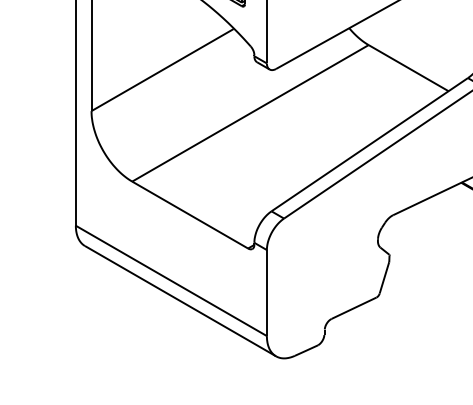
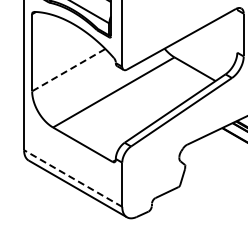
line: (162, 70) -> (68, 70), solid -> dashed
line: (171, 280) -> (73, 178), solid -> dashed

